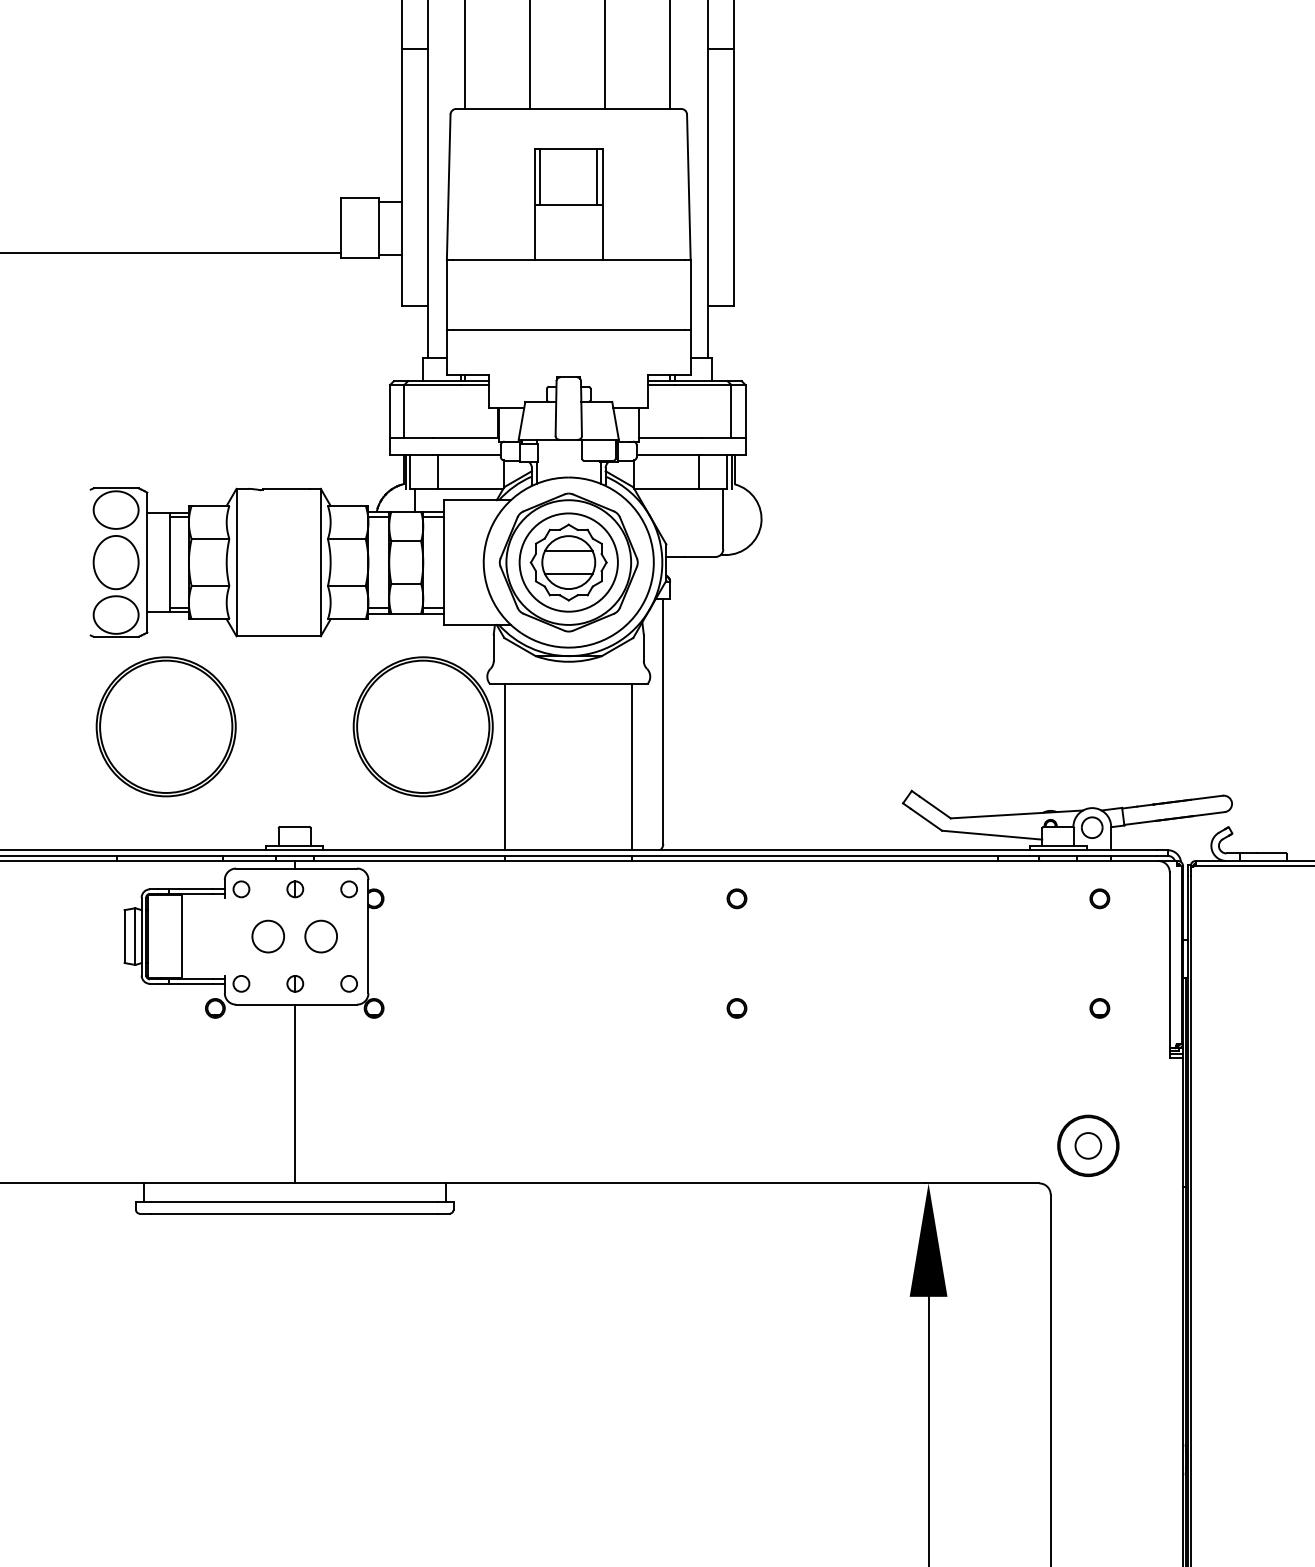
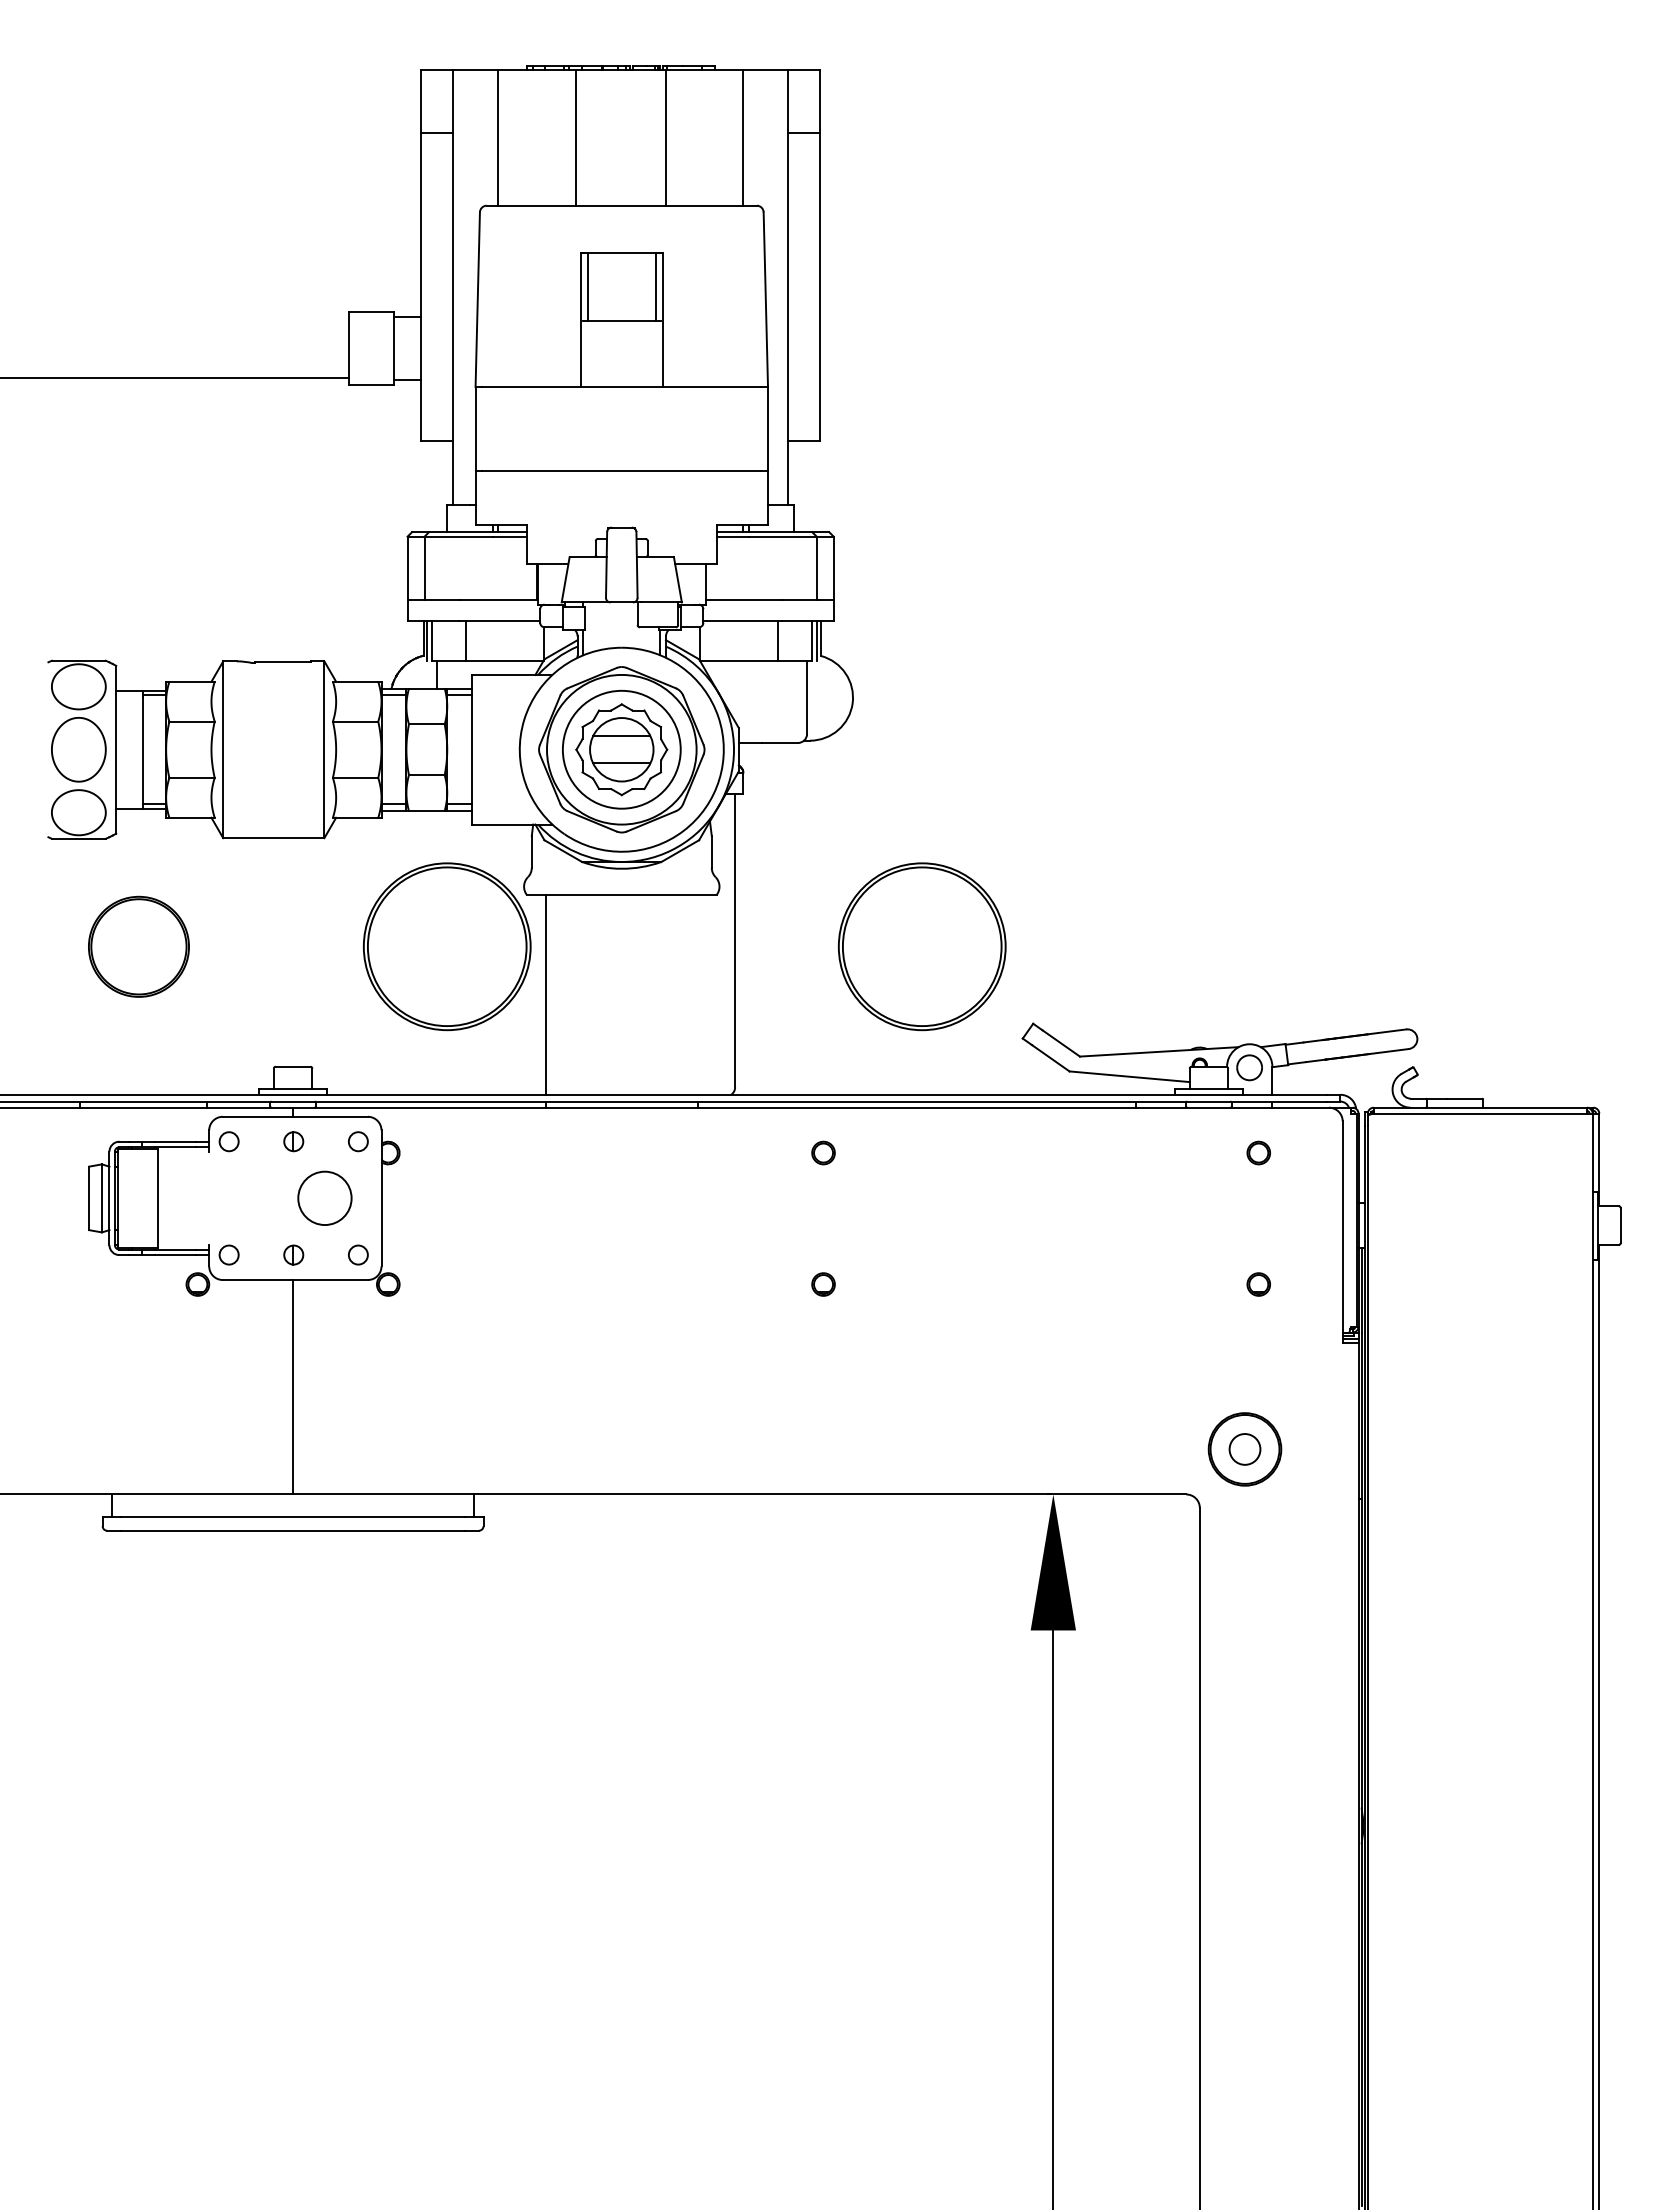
part: (165, 726) -> (138, 946), size x0.6
part: (818, 726) -> (921, 946), added
line: (631, 766) -> (697, 994), removed
circle: (268, 936) -> (261, 1198), removed
circle: (320, 936) -> (324, 1198), size x1.4

